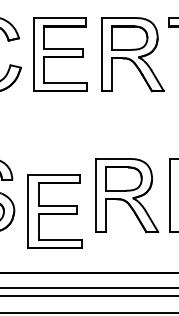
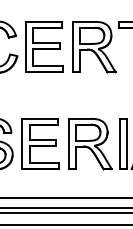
part: (54, 210) -> (40, 143), moved

